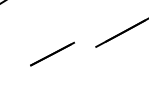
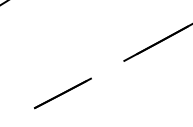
line: (52, 53) -> (62, 92), moved

